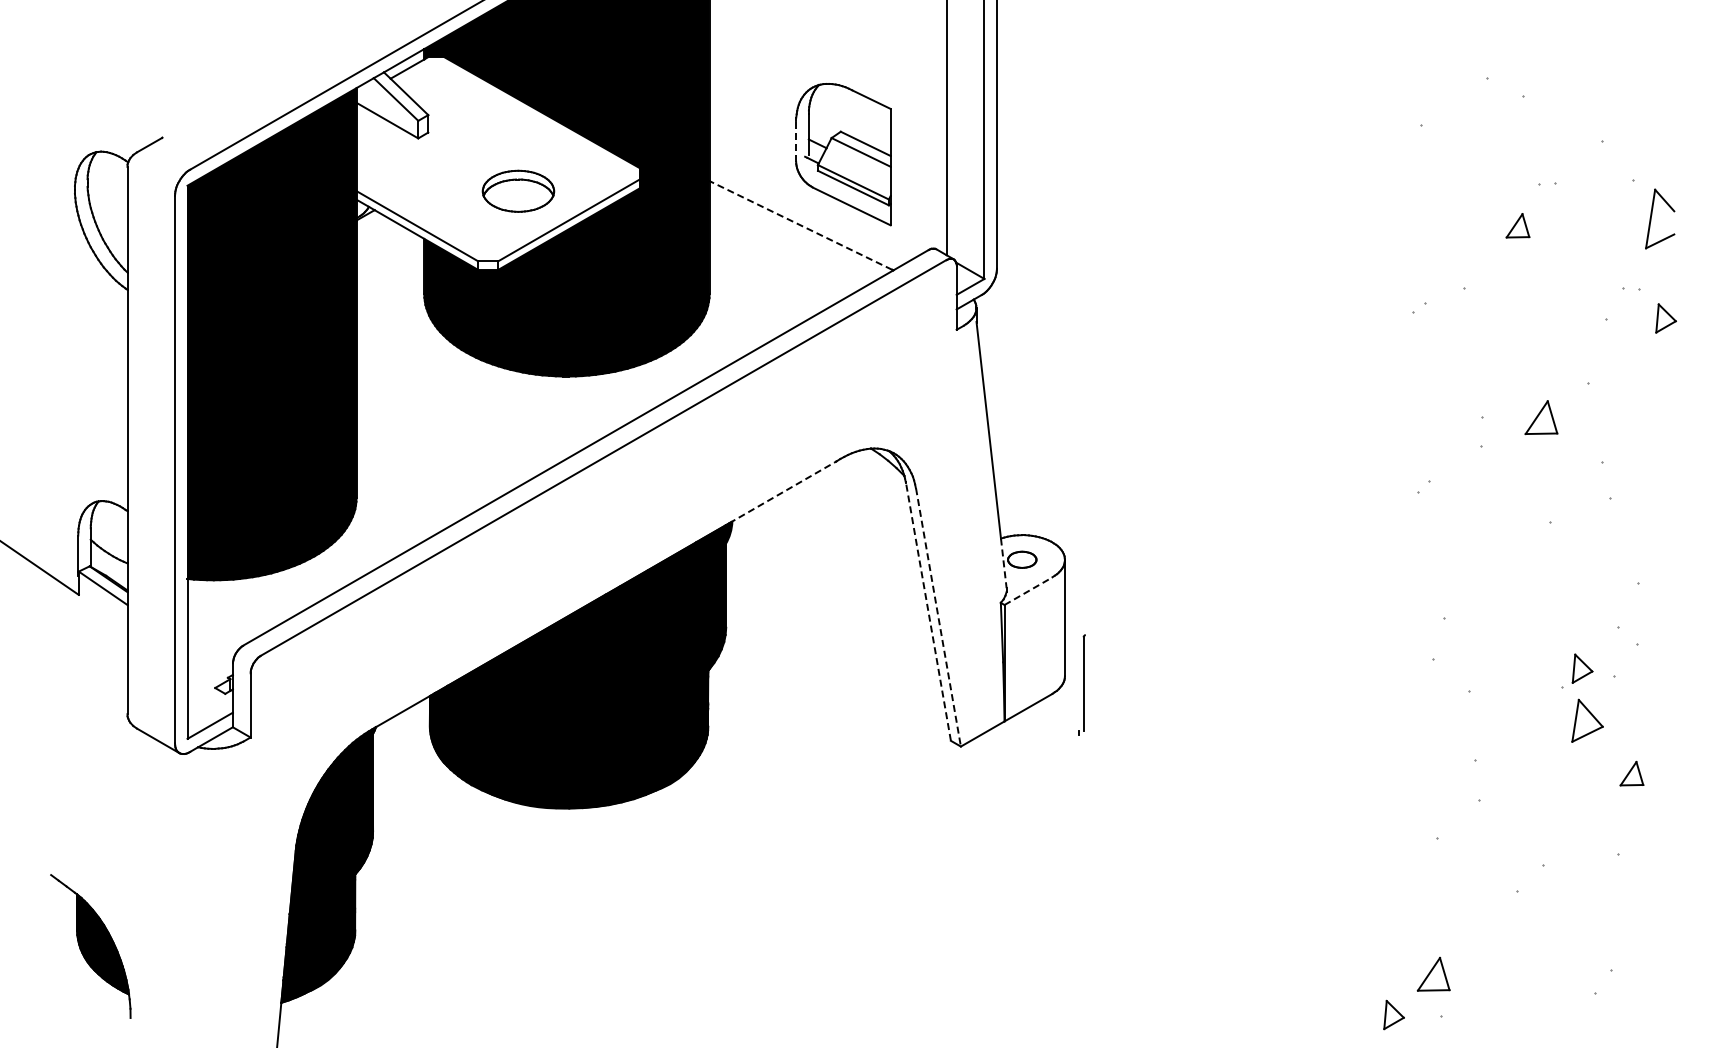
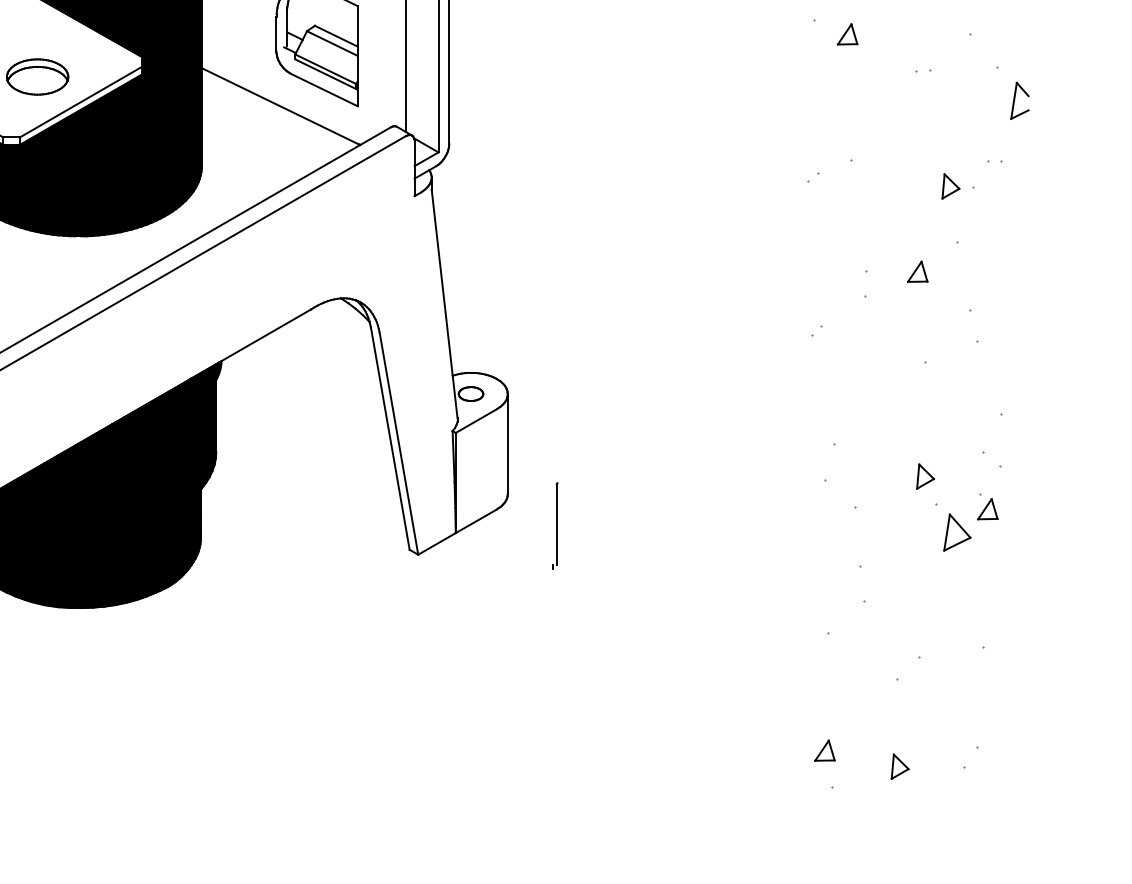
line: (796, 141) -> (276, 34), dashed -> solid
part: (1660, 218) -> (1020, 100), size x0.71
line: (800, 225) -> (280, 106), dashed -> solid
part: (1517, 225) -> (847, 34), moved
part: (1665, 318) -> (950, 186), moved
part: (1541, 417) -> (917, 271), size x0.71
line: (782, 492) -> (264, 336), dashed -> solid
line: (1003, 563) -> (454, 397), dashed -> solid
line: (1028, 591) -> (476, 421), dashed -> solid
line: (928, 611) -> (390, 438), dashed -> solid
line: (938, 617) -> (398, 443), dashed -> solid
part: (1582, 668) -> (925, 476), moved
part: (1081, 684) -> (554, 525), moved
part: (1631, 773) -> (987, 509), moved
part: (1433, 974) -> (824, 750), size x0.71
part: (1393, 1014) -> (899, 766), moved

